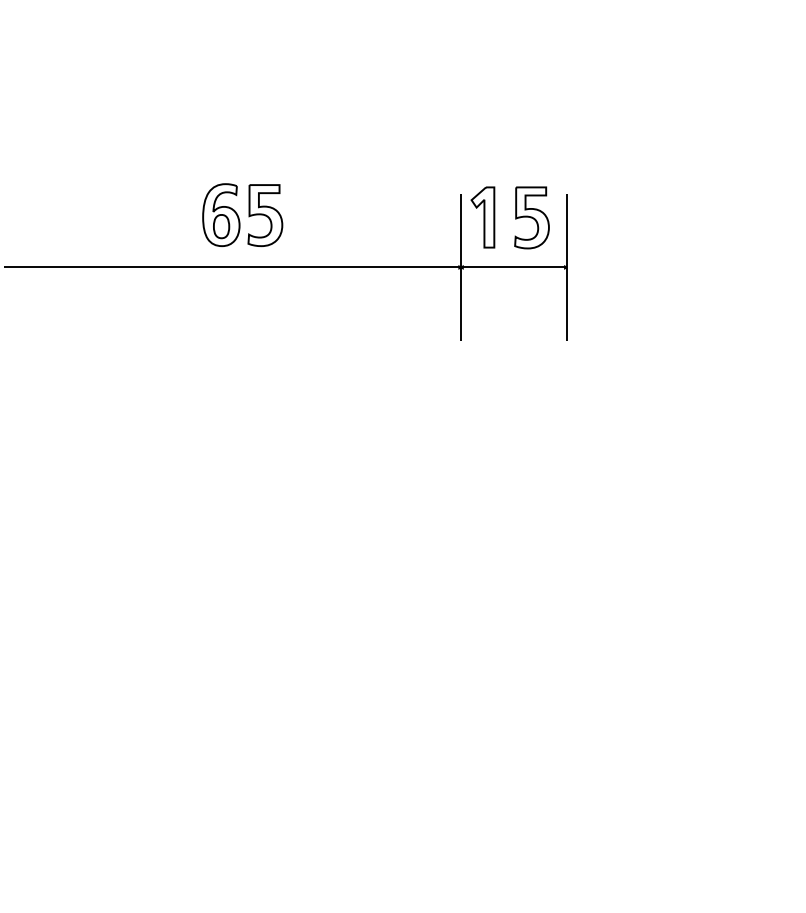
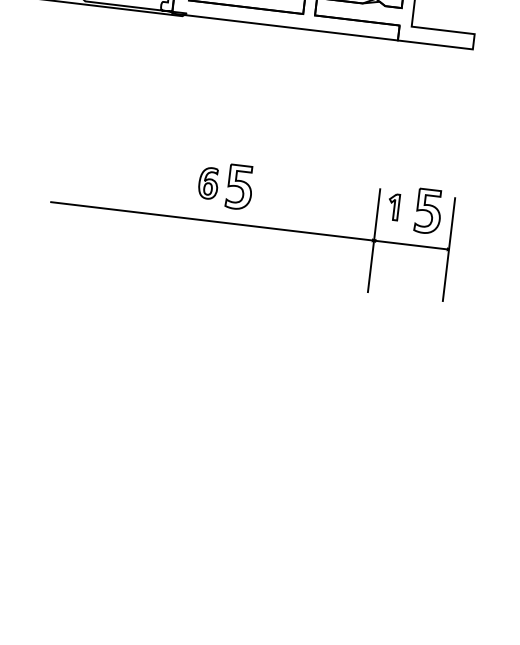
part: (221, 214) -> (208, 182), size x0.7
part: (482, 217) -> (393, 207), size x0.6

